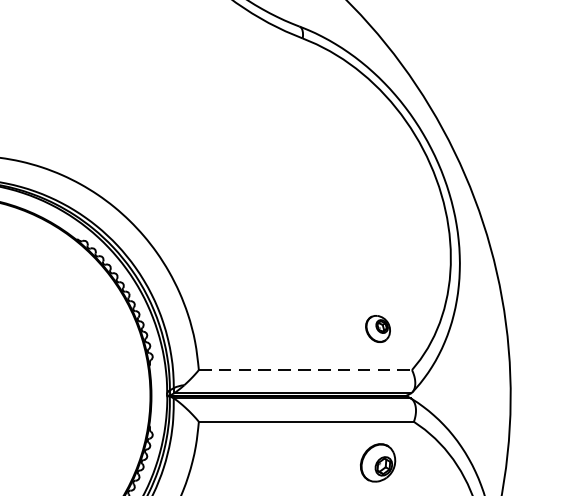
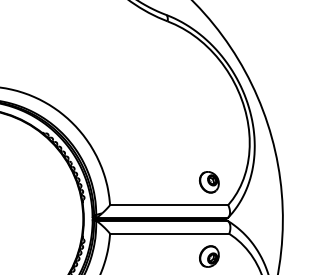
part: (378, 329) -> (209, 182), size x1.43
line: (306, 370) -> (169, 205), dashed -> solid

